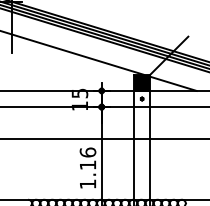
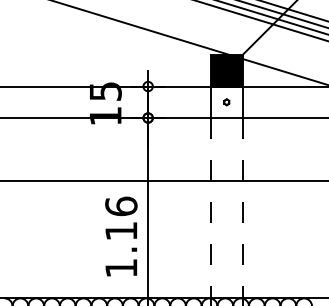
line: (134, 153) -> (211, 208), solid -> dashed
line: (150, 153) -> (243, 208), solid -> dashed

